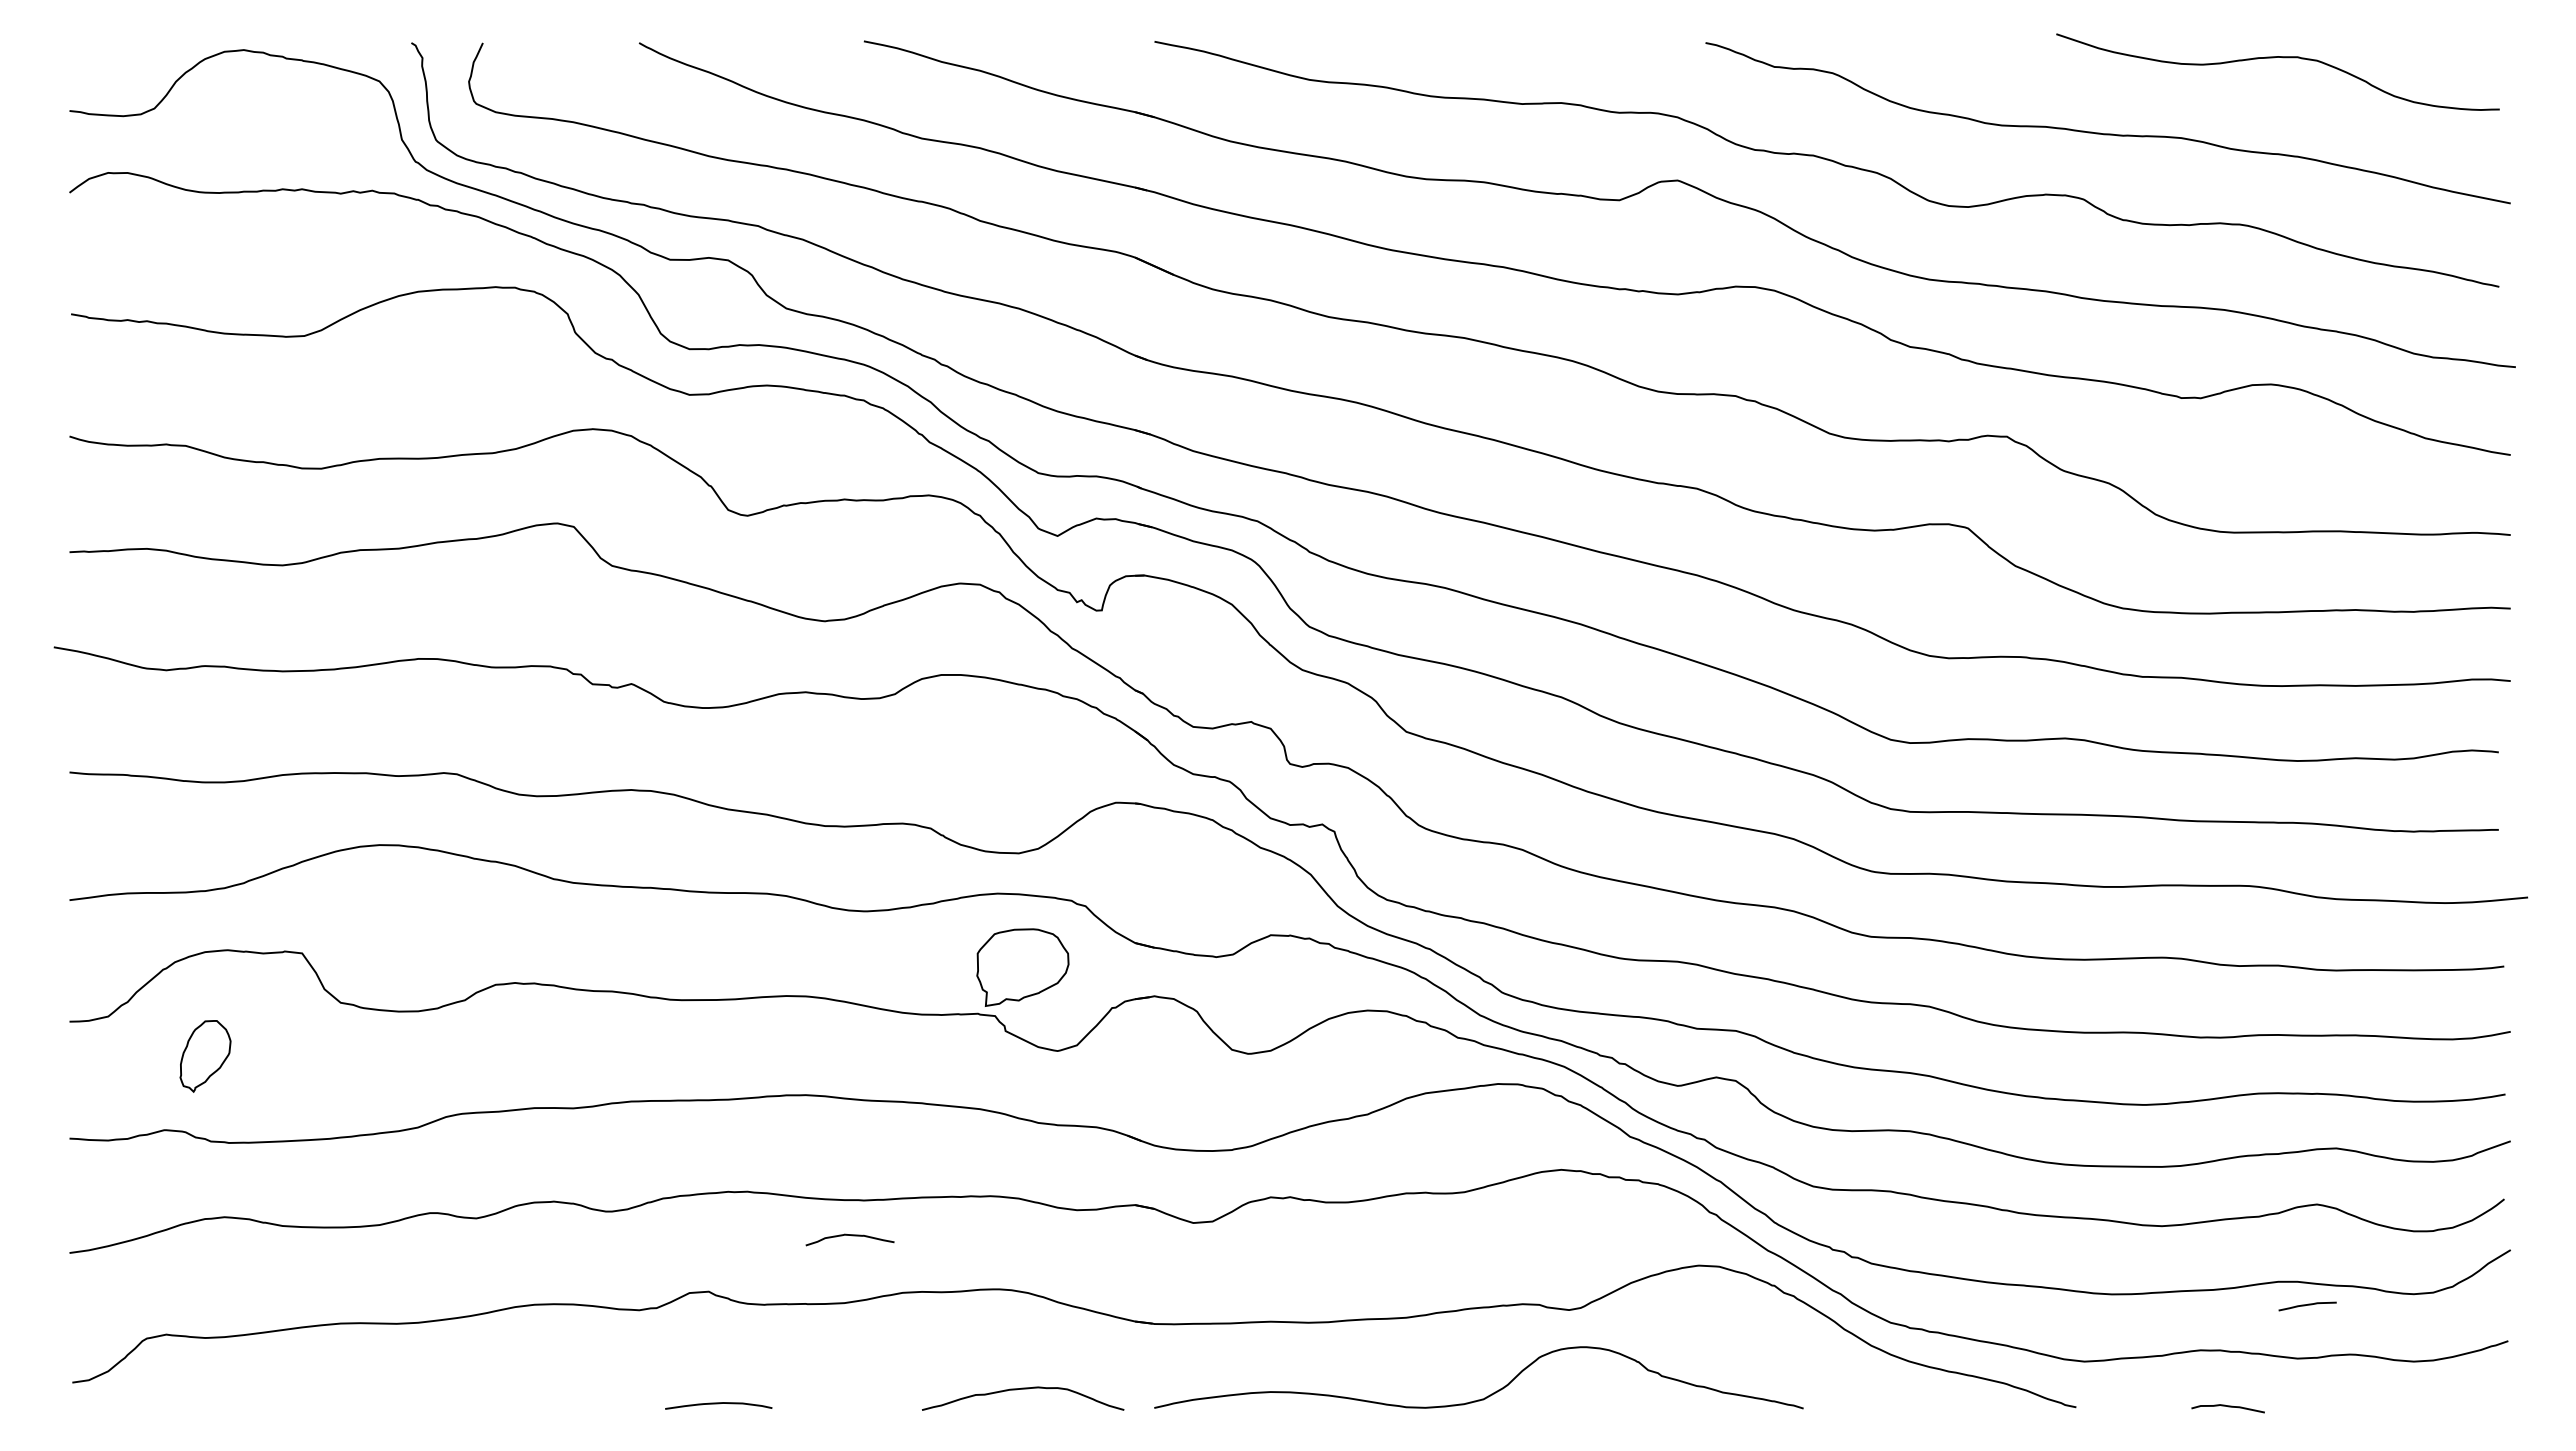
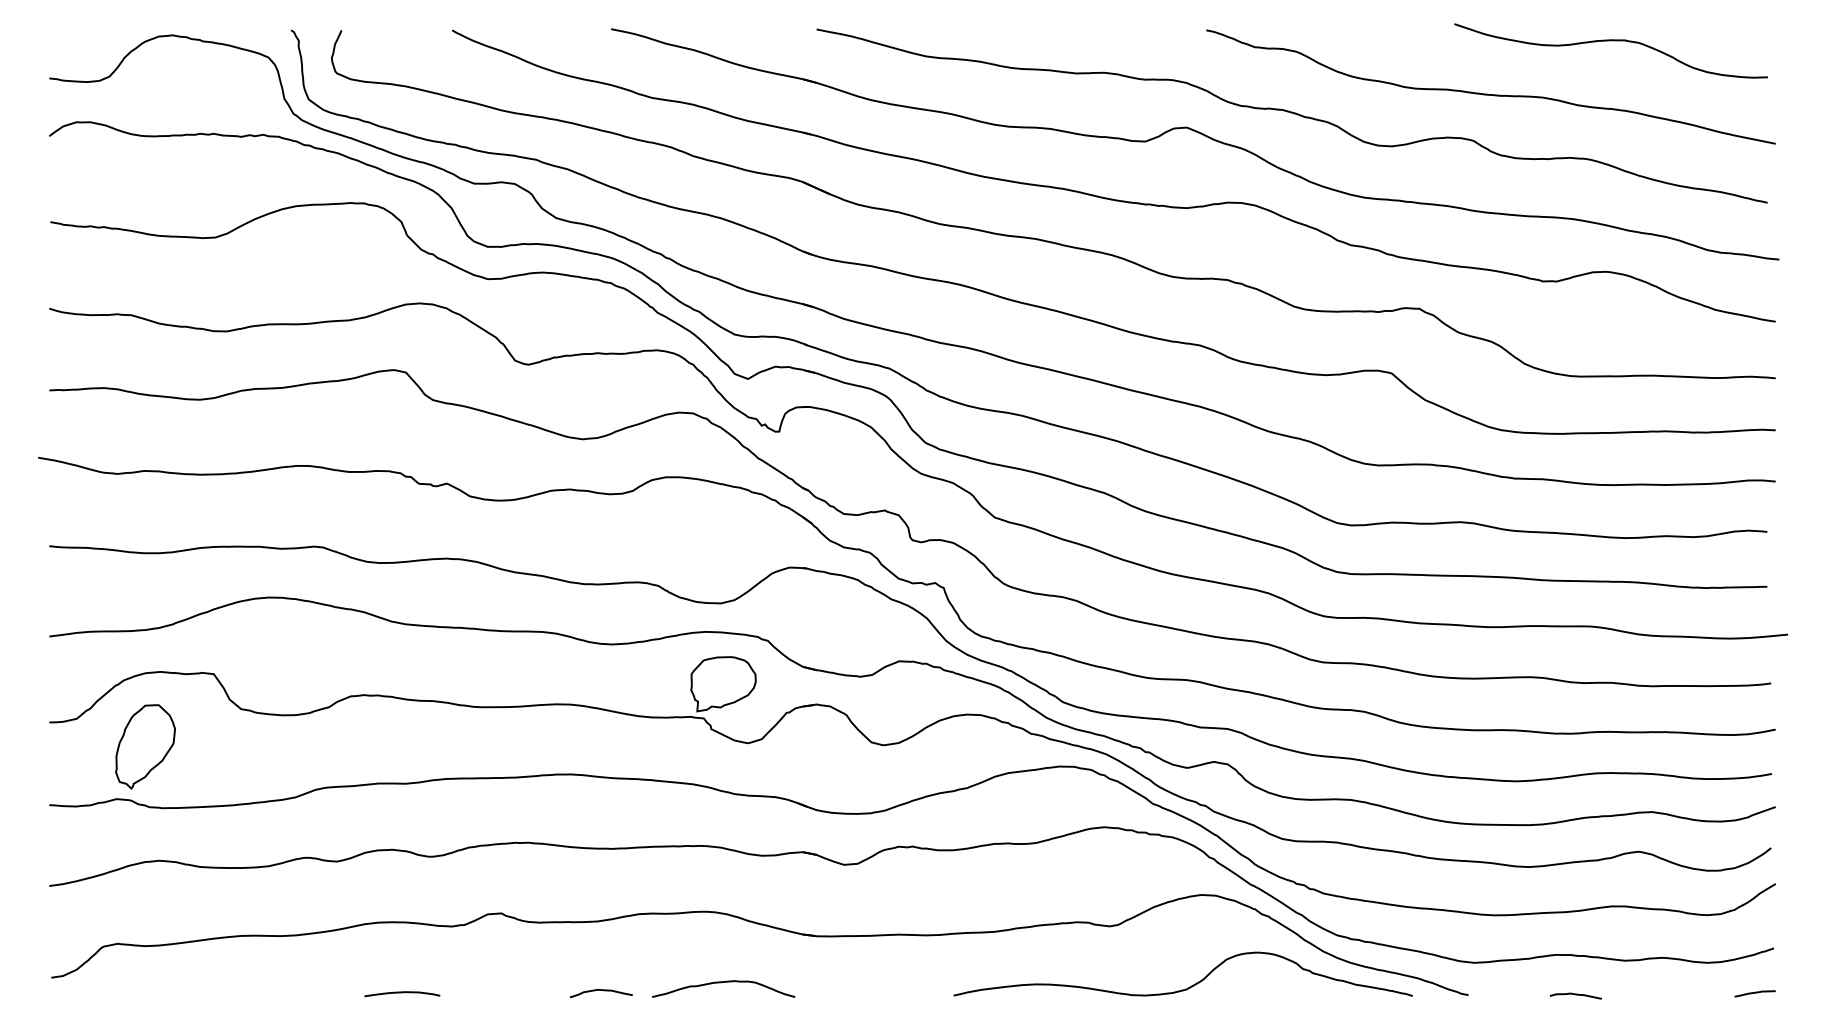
part: (205, 1056) -> (145, 747), size x1.67
curve: (851, 1236) -> (602, 991), moved
curve: (2307, 1305) -> (1755, 993), moved
curve: (1489, 1394) -> (1190, 986), moved
curve: (718, 1404) -> (402, 993), moved

